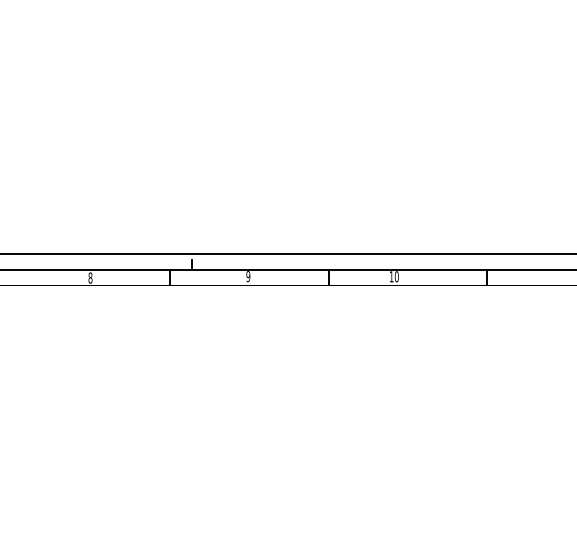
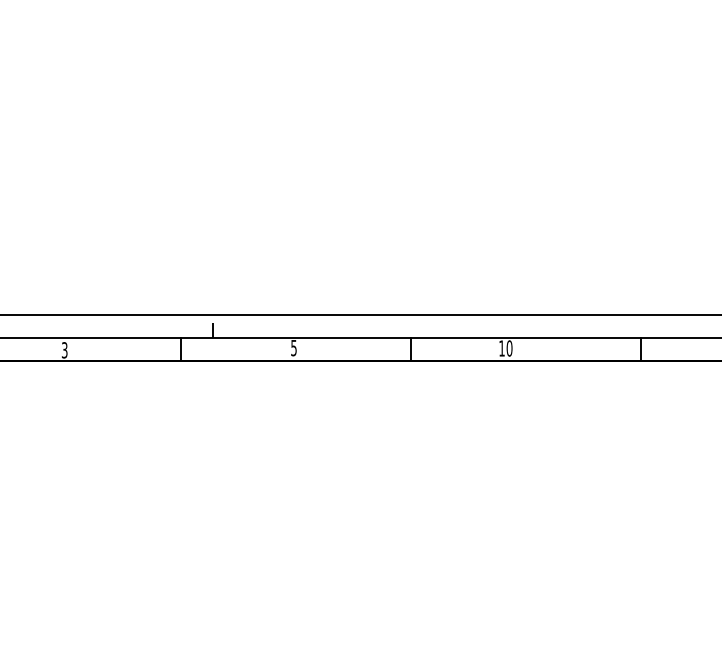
text: (248, 276) -> (294, 348), 9 -> 5
text: (90, 277) -> (64, 349), 8 -> 3

